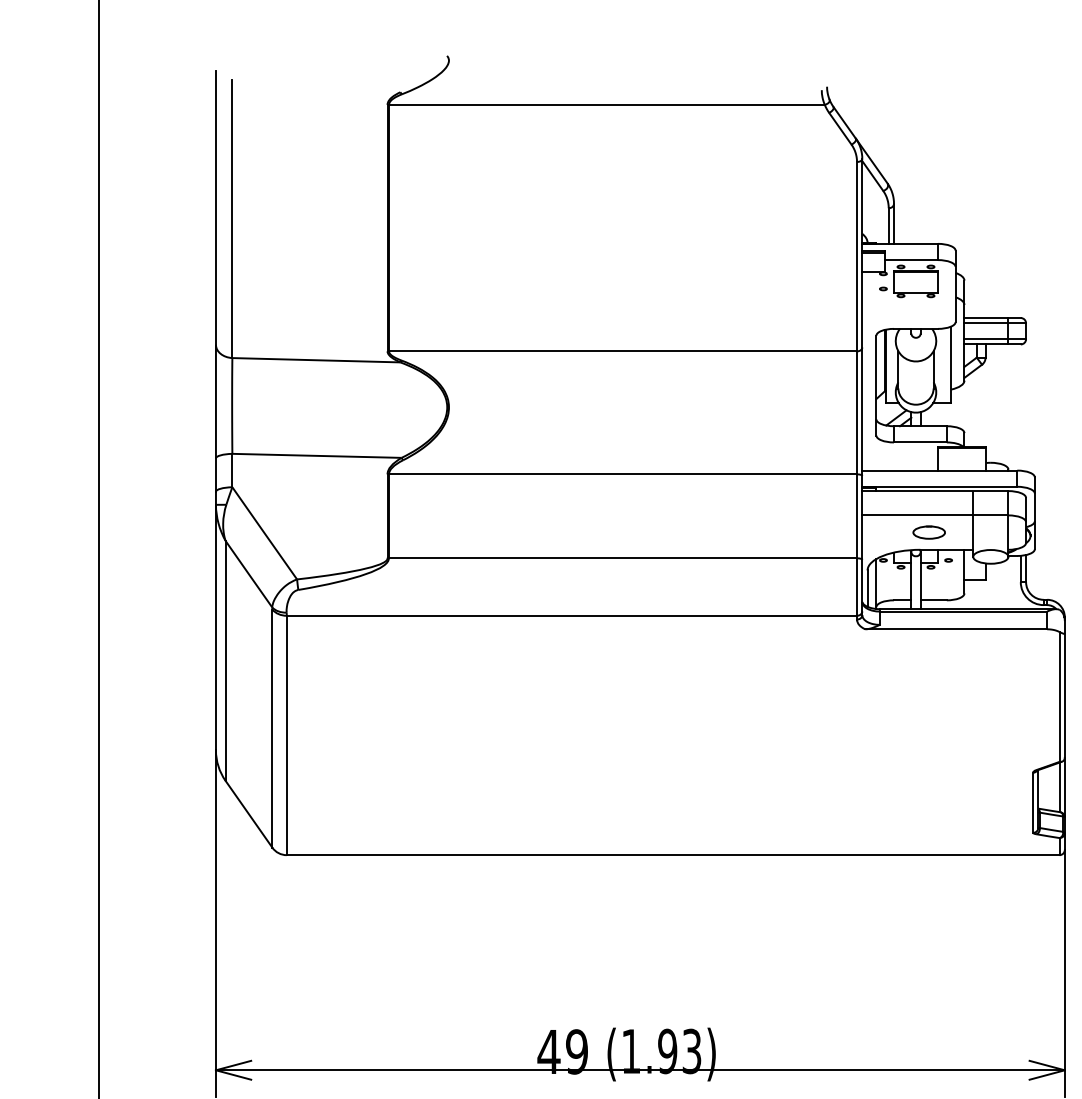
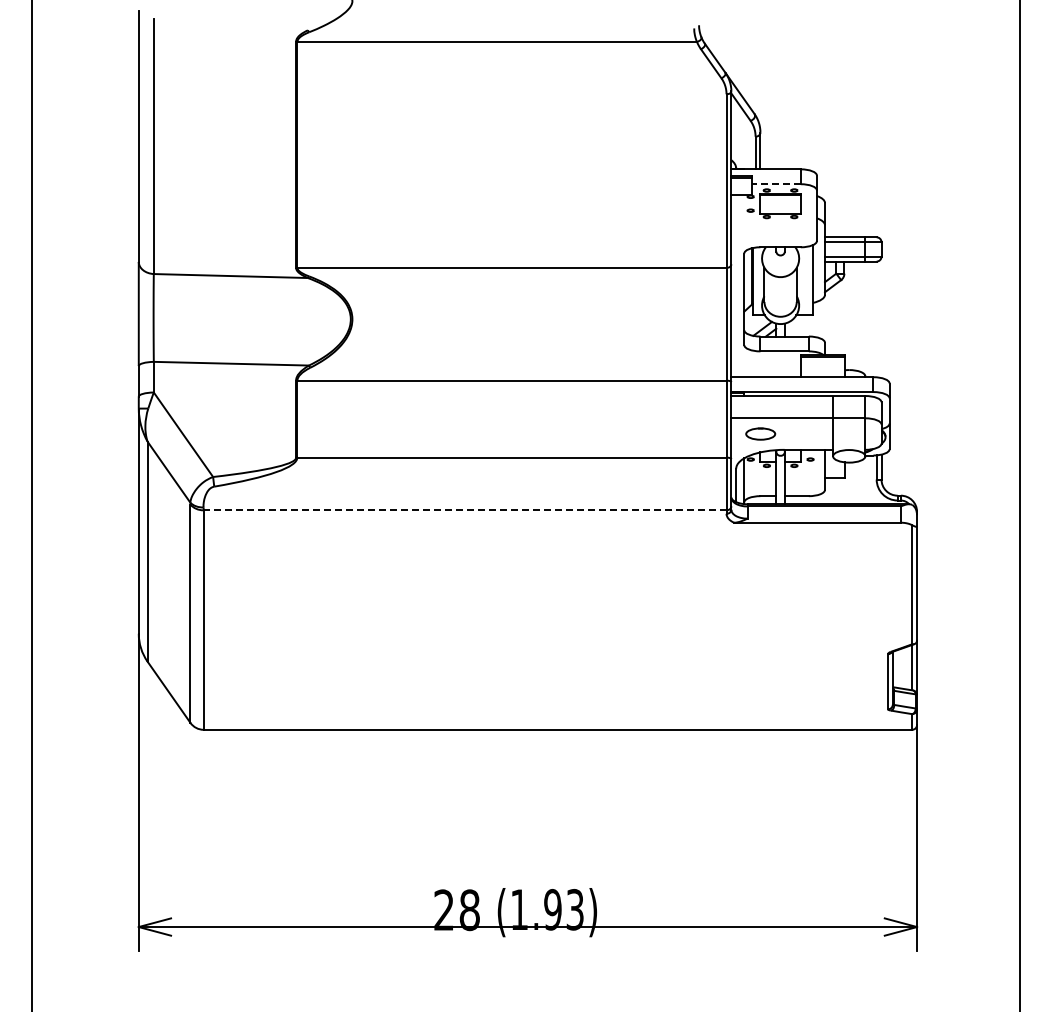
line: (911, 260) -> (776, 184), solid -> dashed
part: (928, 531) -> (760, 433), moved
line: (571, 615) -> (464, 510), solid -> dashed
text: (562, 1052) -> (456, 910), 49 -> 28

